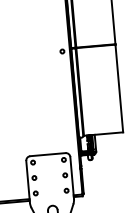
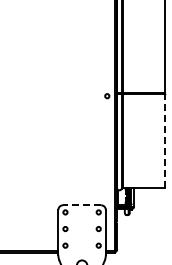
line: (119, 87) -> (164, 140), solid -> dashed
line: (47, 154) -> (81, 205), solid -> dashed

